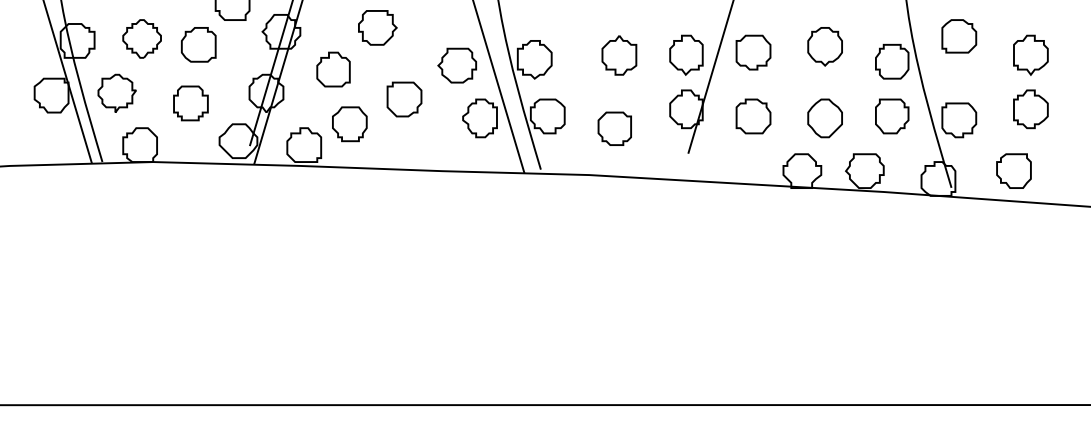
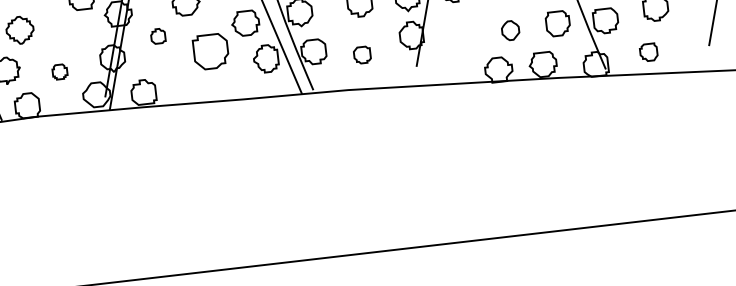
part: (198, 44) -> (60, 29), removed
part: (333, 69) -> (158, 36), size x0.6
part: (404, 99) -> (211, 51), size x1.4
part: (190, 103) -> (59, 72), size x0.6
part: (753, 116) -> (459, 35), removed
part: (824, 118) -> (510, 30), size x0.7
part: (349, 124) -> (174, 73), removed
part: (614, 128) -> (362, 55), size x0.7
part: (1013, 170) -> (648, 52), size x0.7

